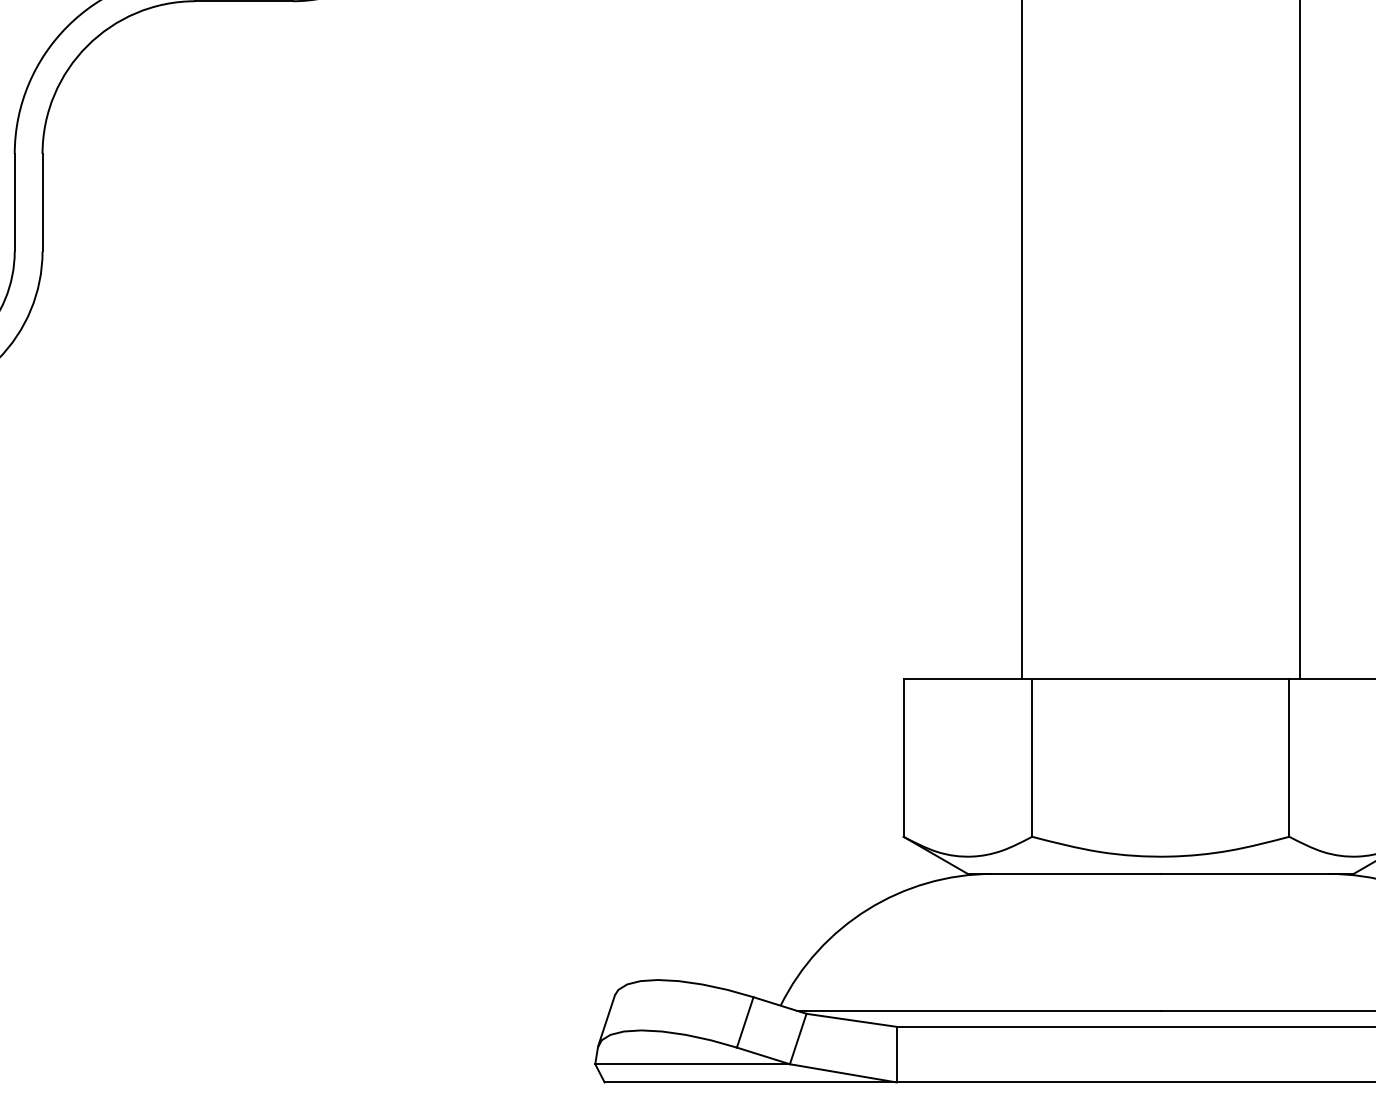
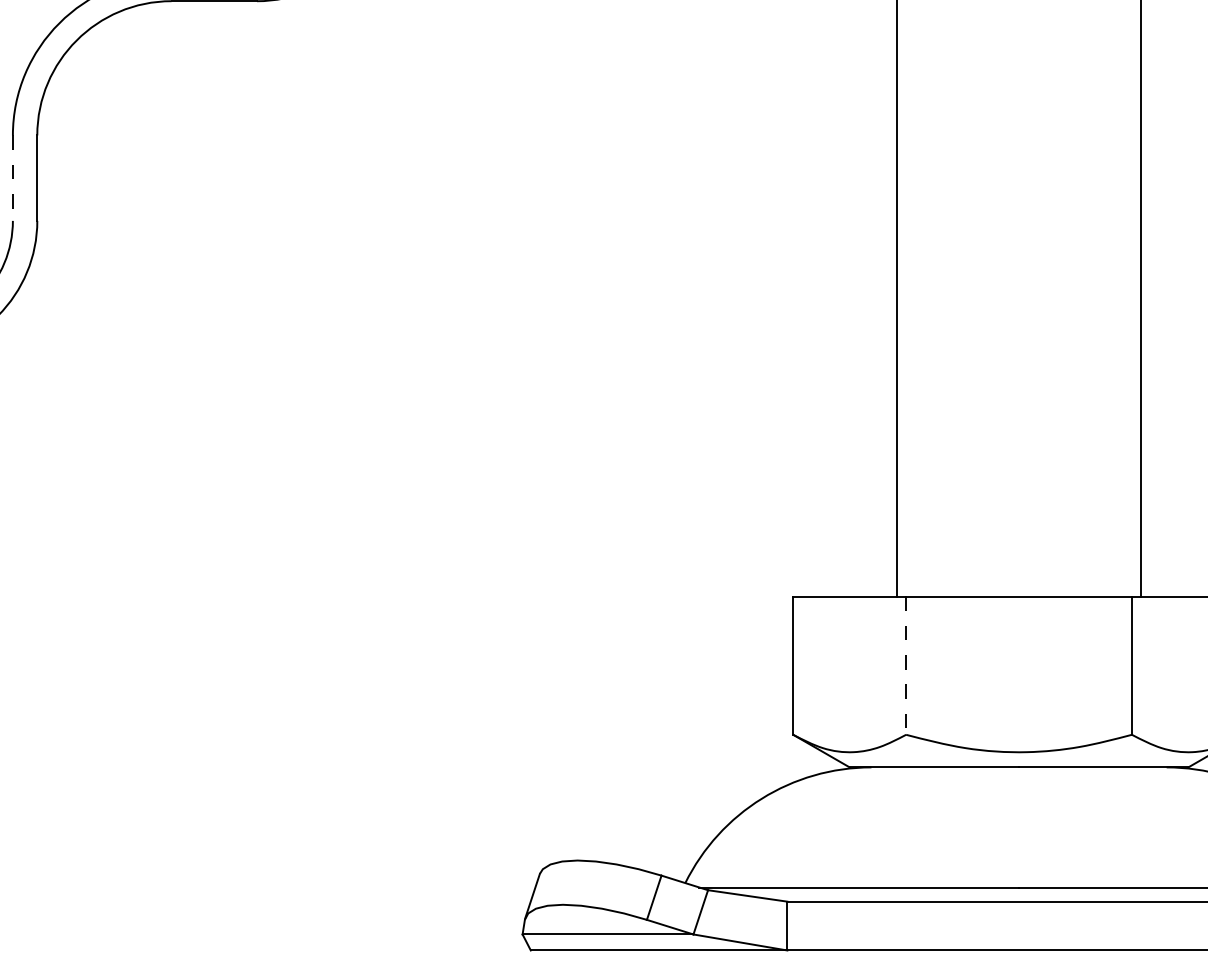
line: (14, 203) -> (12, 178), solid -> dashed
line: (1032, 759) -> (906, 666), solid -> dashed

